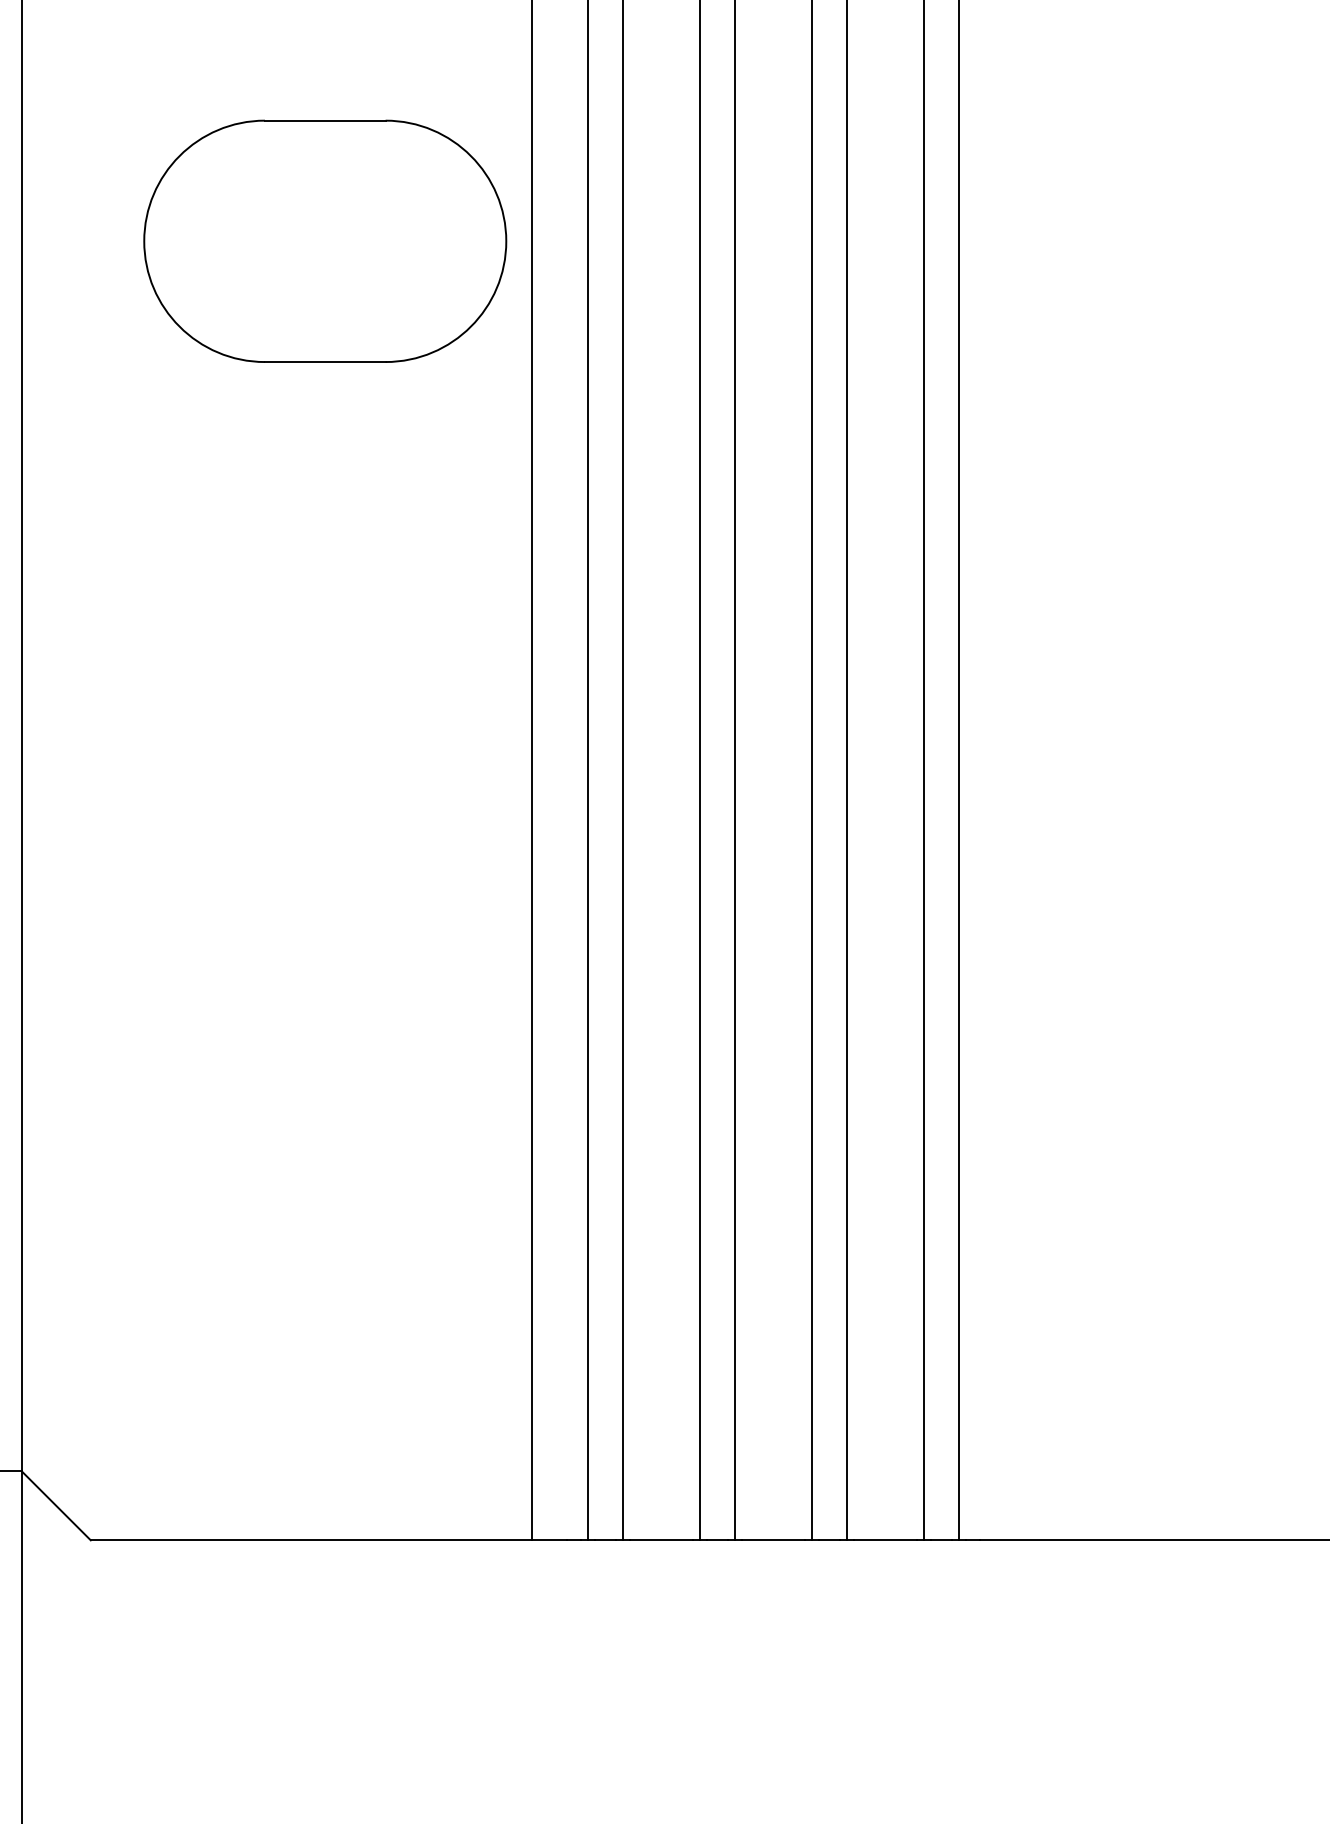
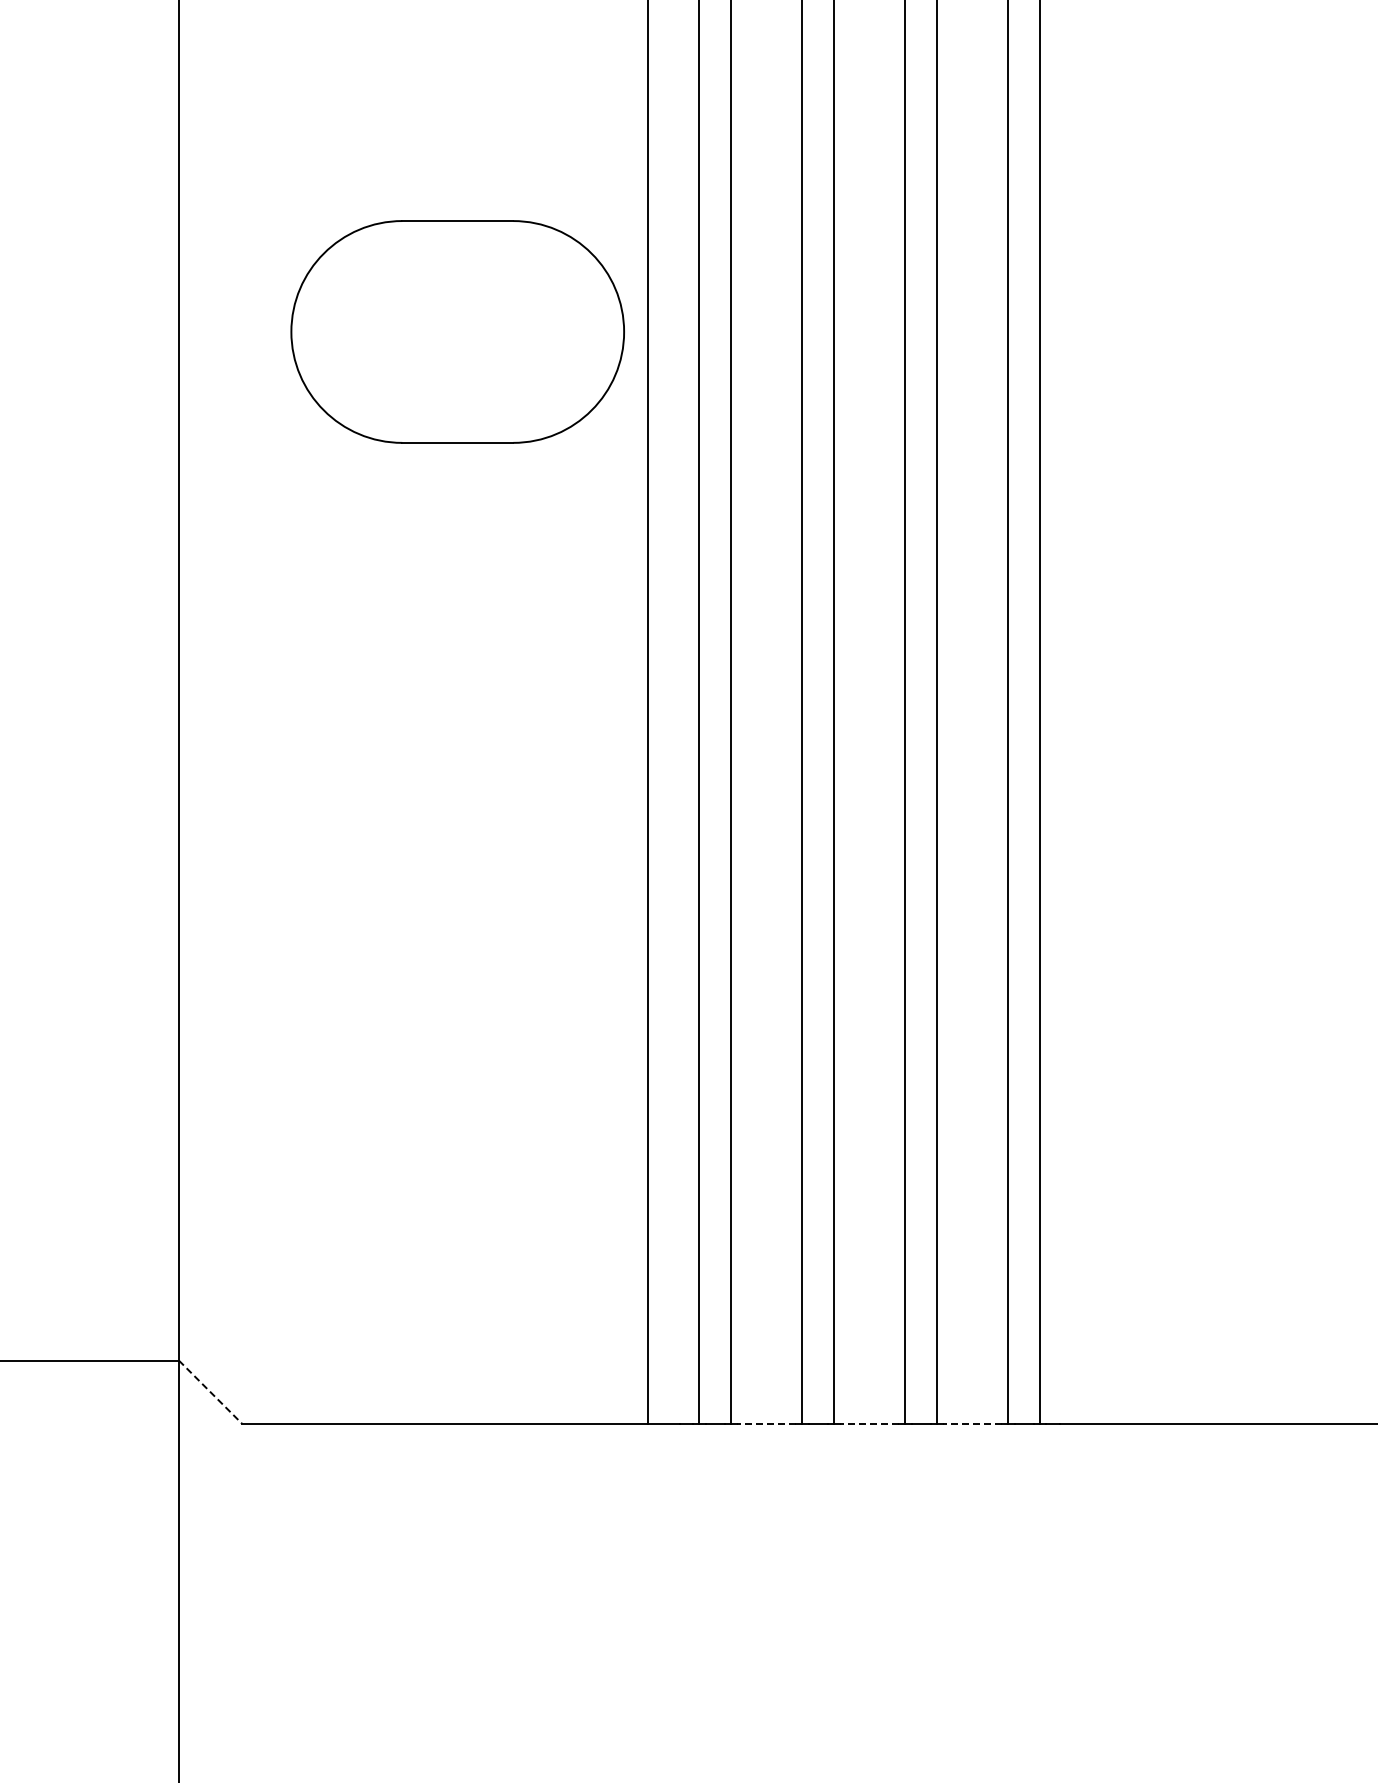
part: (324, 240) -> (457, 331), moved
line: (56, 1506) -> (210, 1392), solid -> dashed
line: (661, 1539) -> (766, 1423), solid -> dashed
line: (773, 1539) -> (869, 1423), solid -> dashed
line: (885, 1539) -> (972, 1423), solid -> dashed

